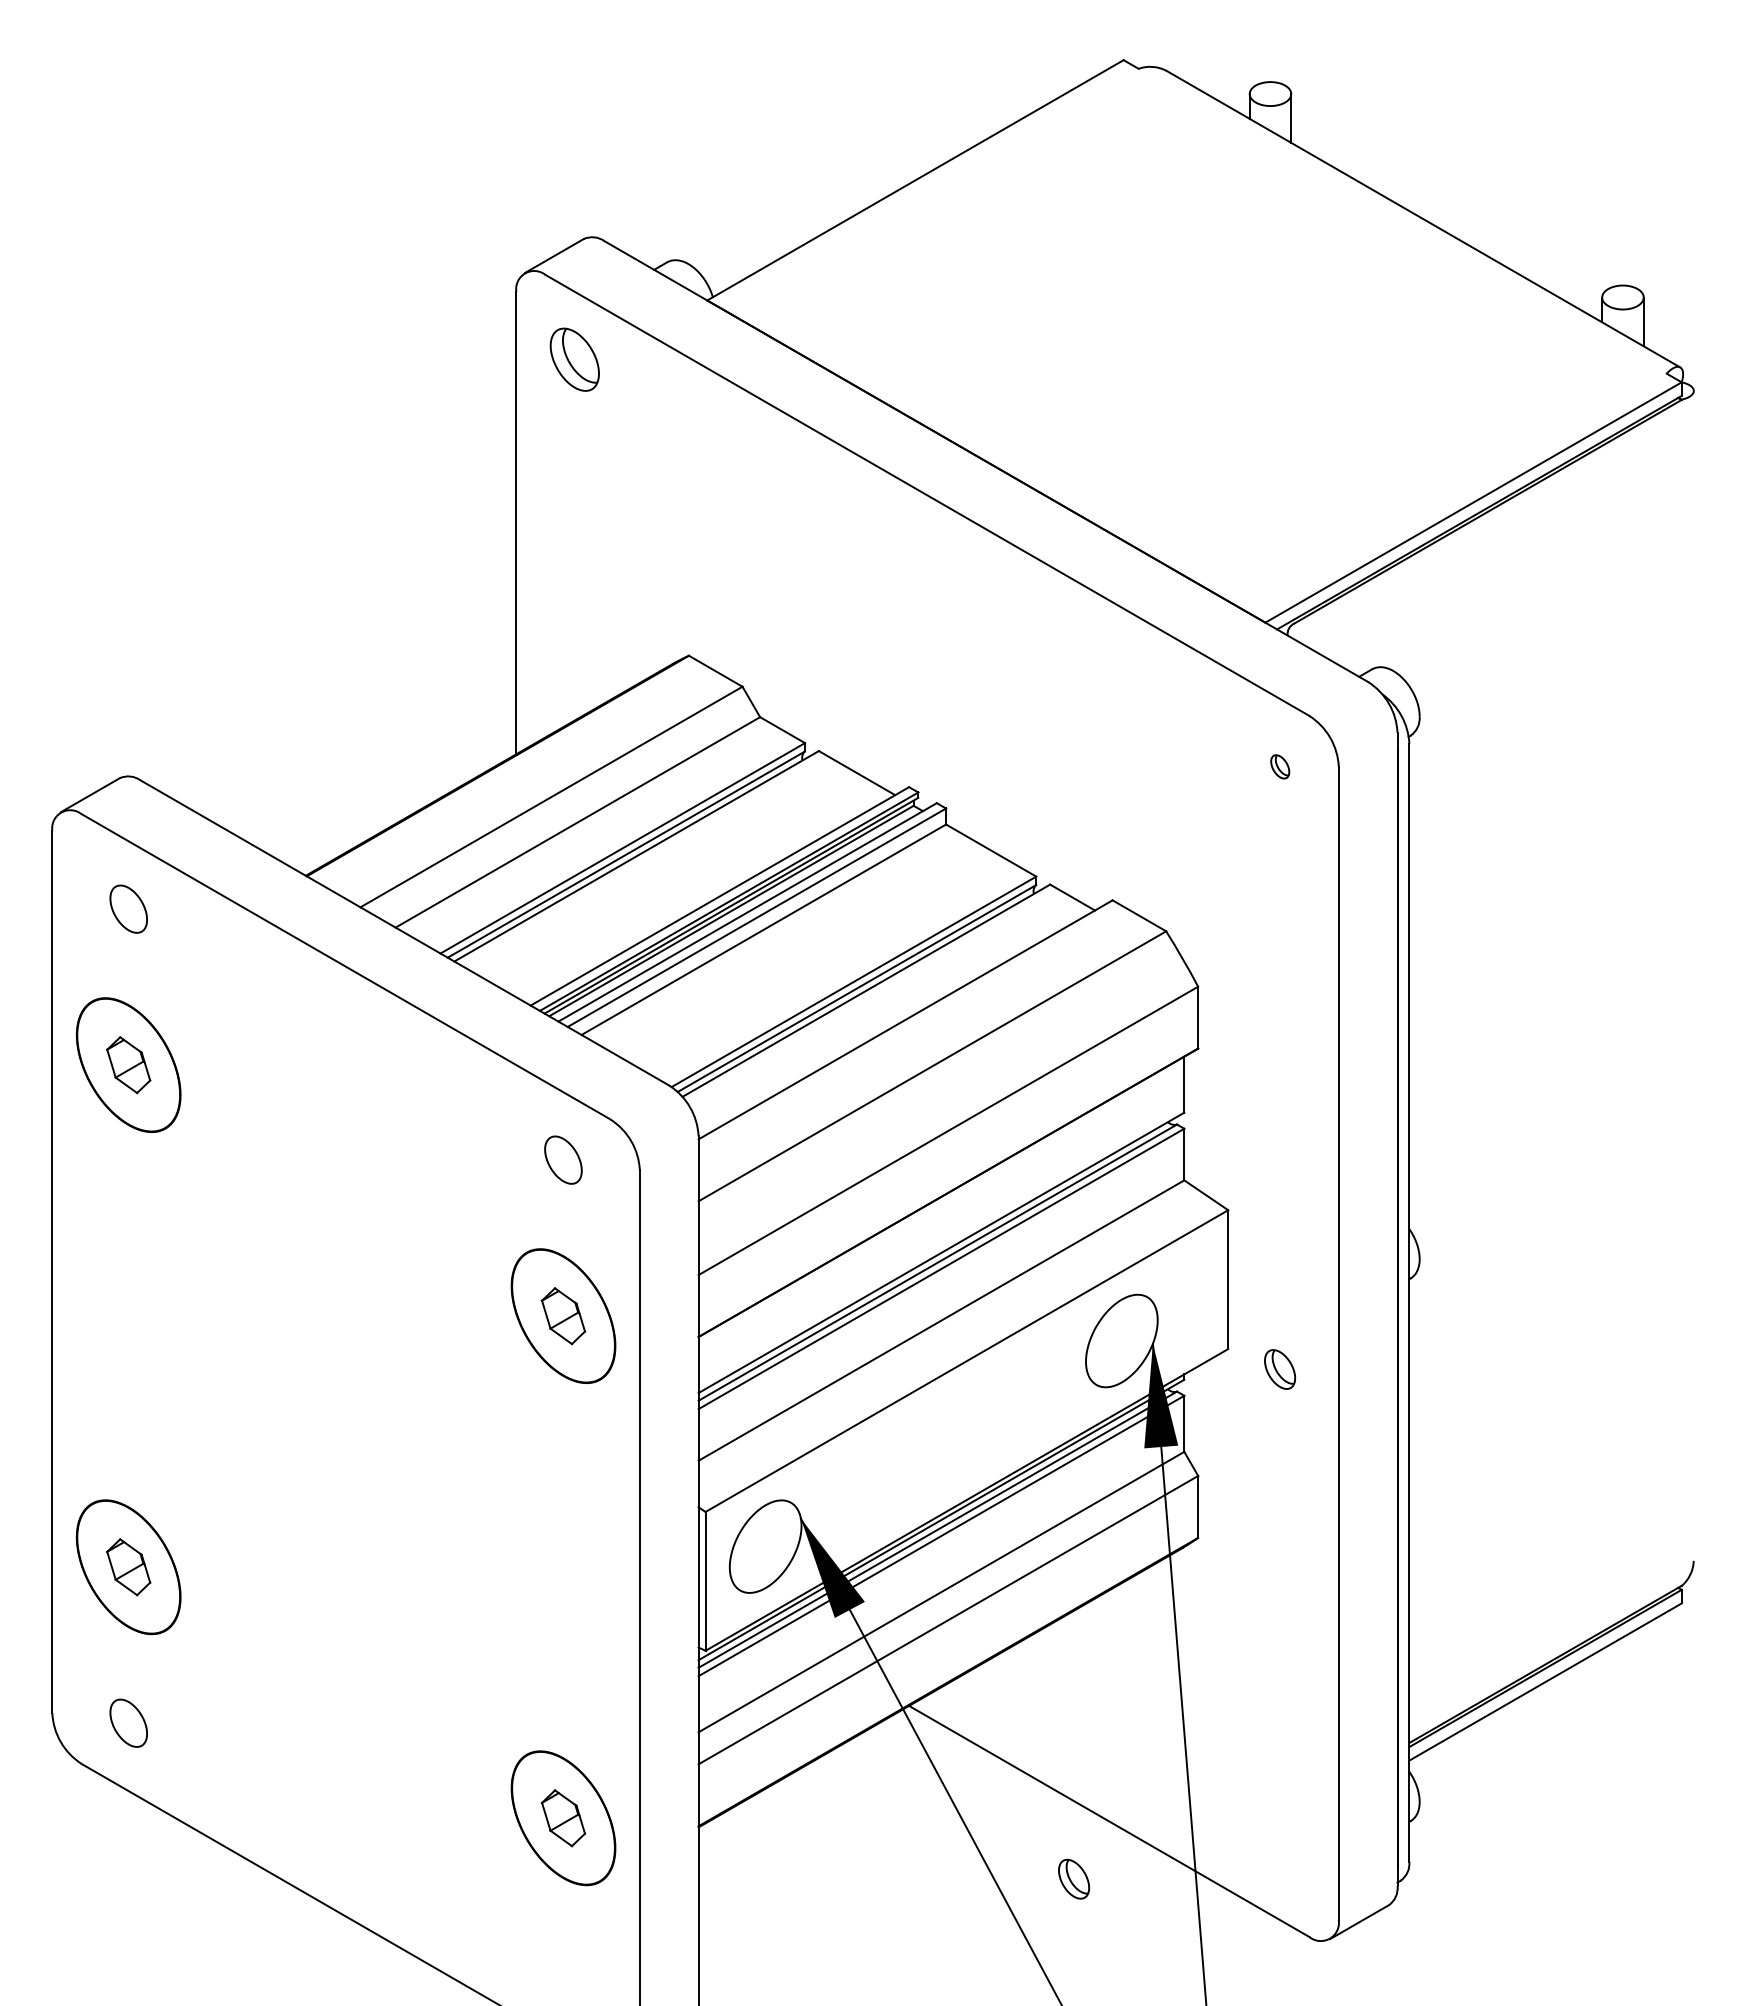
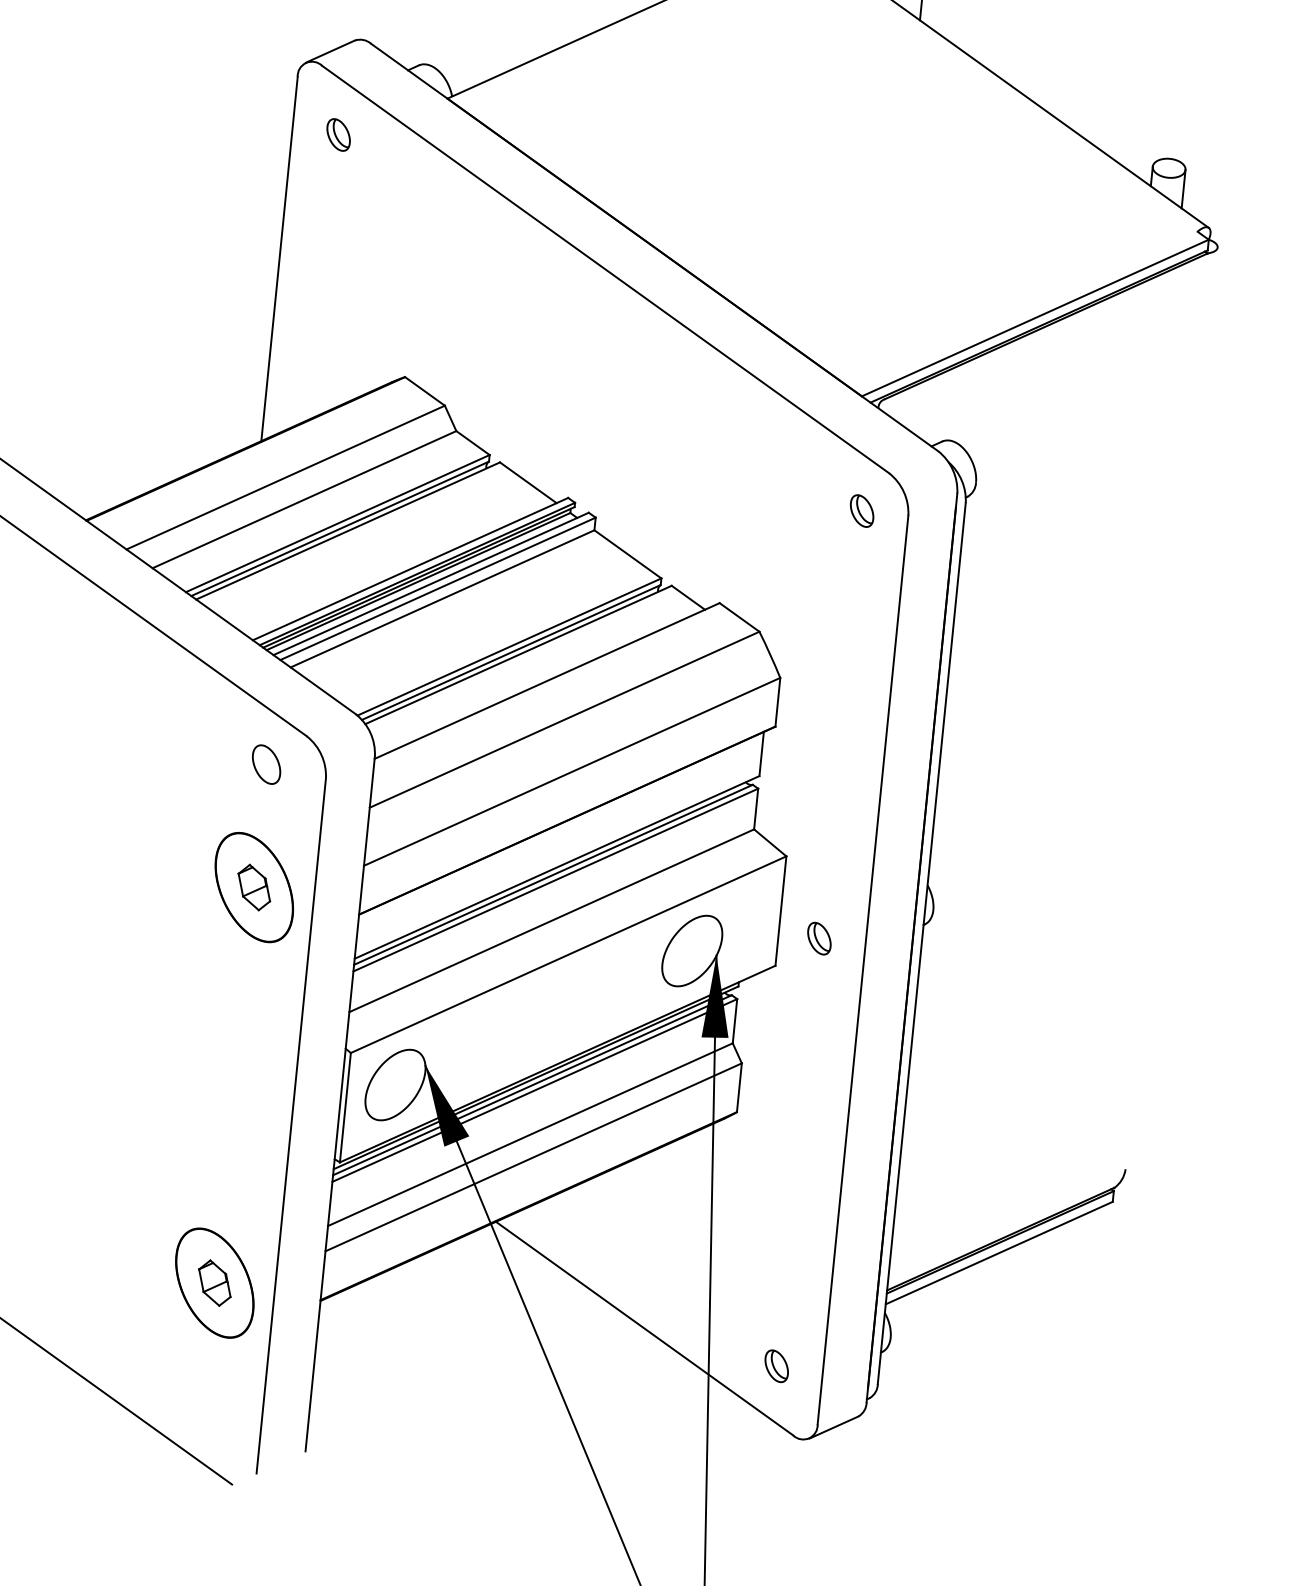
part: (575, 359) -> (339, 134), size x0.62
part: (1280, 766) -> (862, 510), size x1.67
part: (1280, 1369) -> (819, 938), moved
part: (1074, 1878) -> (777, 1365), moved

